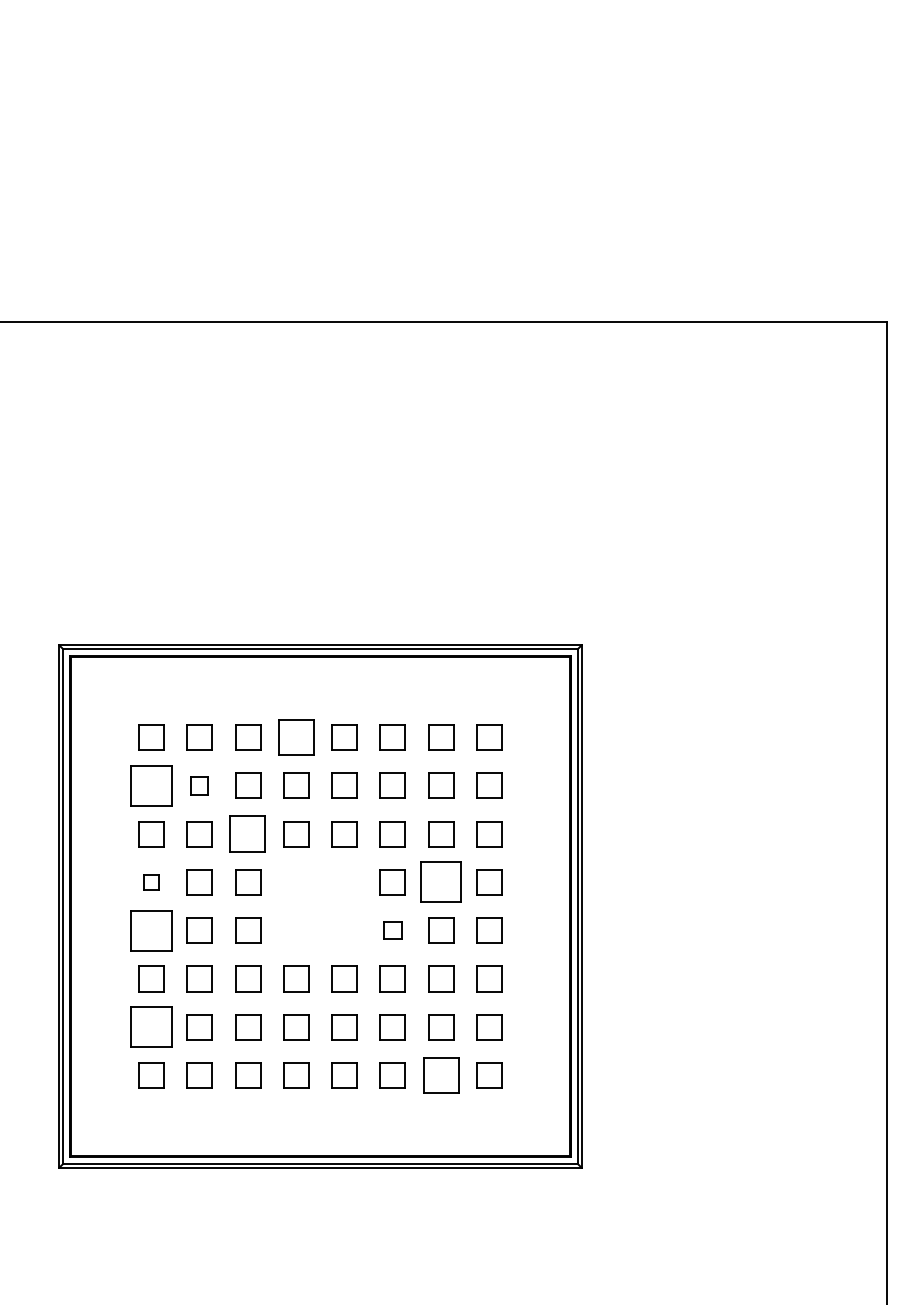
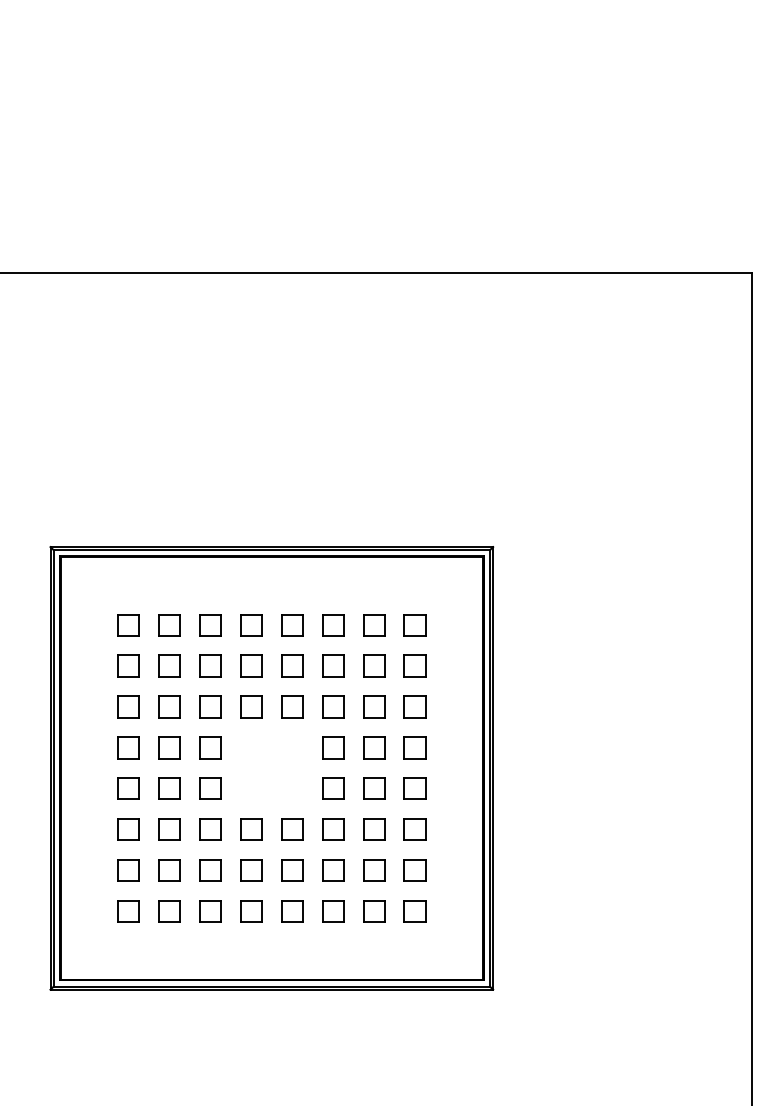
part: (296, 737) -> (251, 625), size x0.71
part: (151, 785) -> (128, 665), size x0.62
part: (199, 785) -> (169, 665), size x1.43
part: (248, 834) -> (210, 707), size x0.71
part: (151, 882) -> (128, 747), size x1.67
part: (441, 882) -> (374, 747), size x0.62
part: (151, 930) -> (128, 788), size x0.62
part: (392, 930) -> (332, 788), size x1.43
part: (151, 1027) -> (128, 870), size x0.62
part: (441, 1075) -> (374, 911), size x0.71

